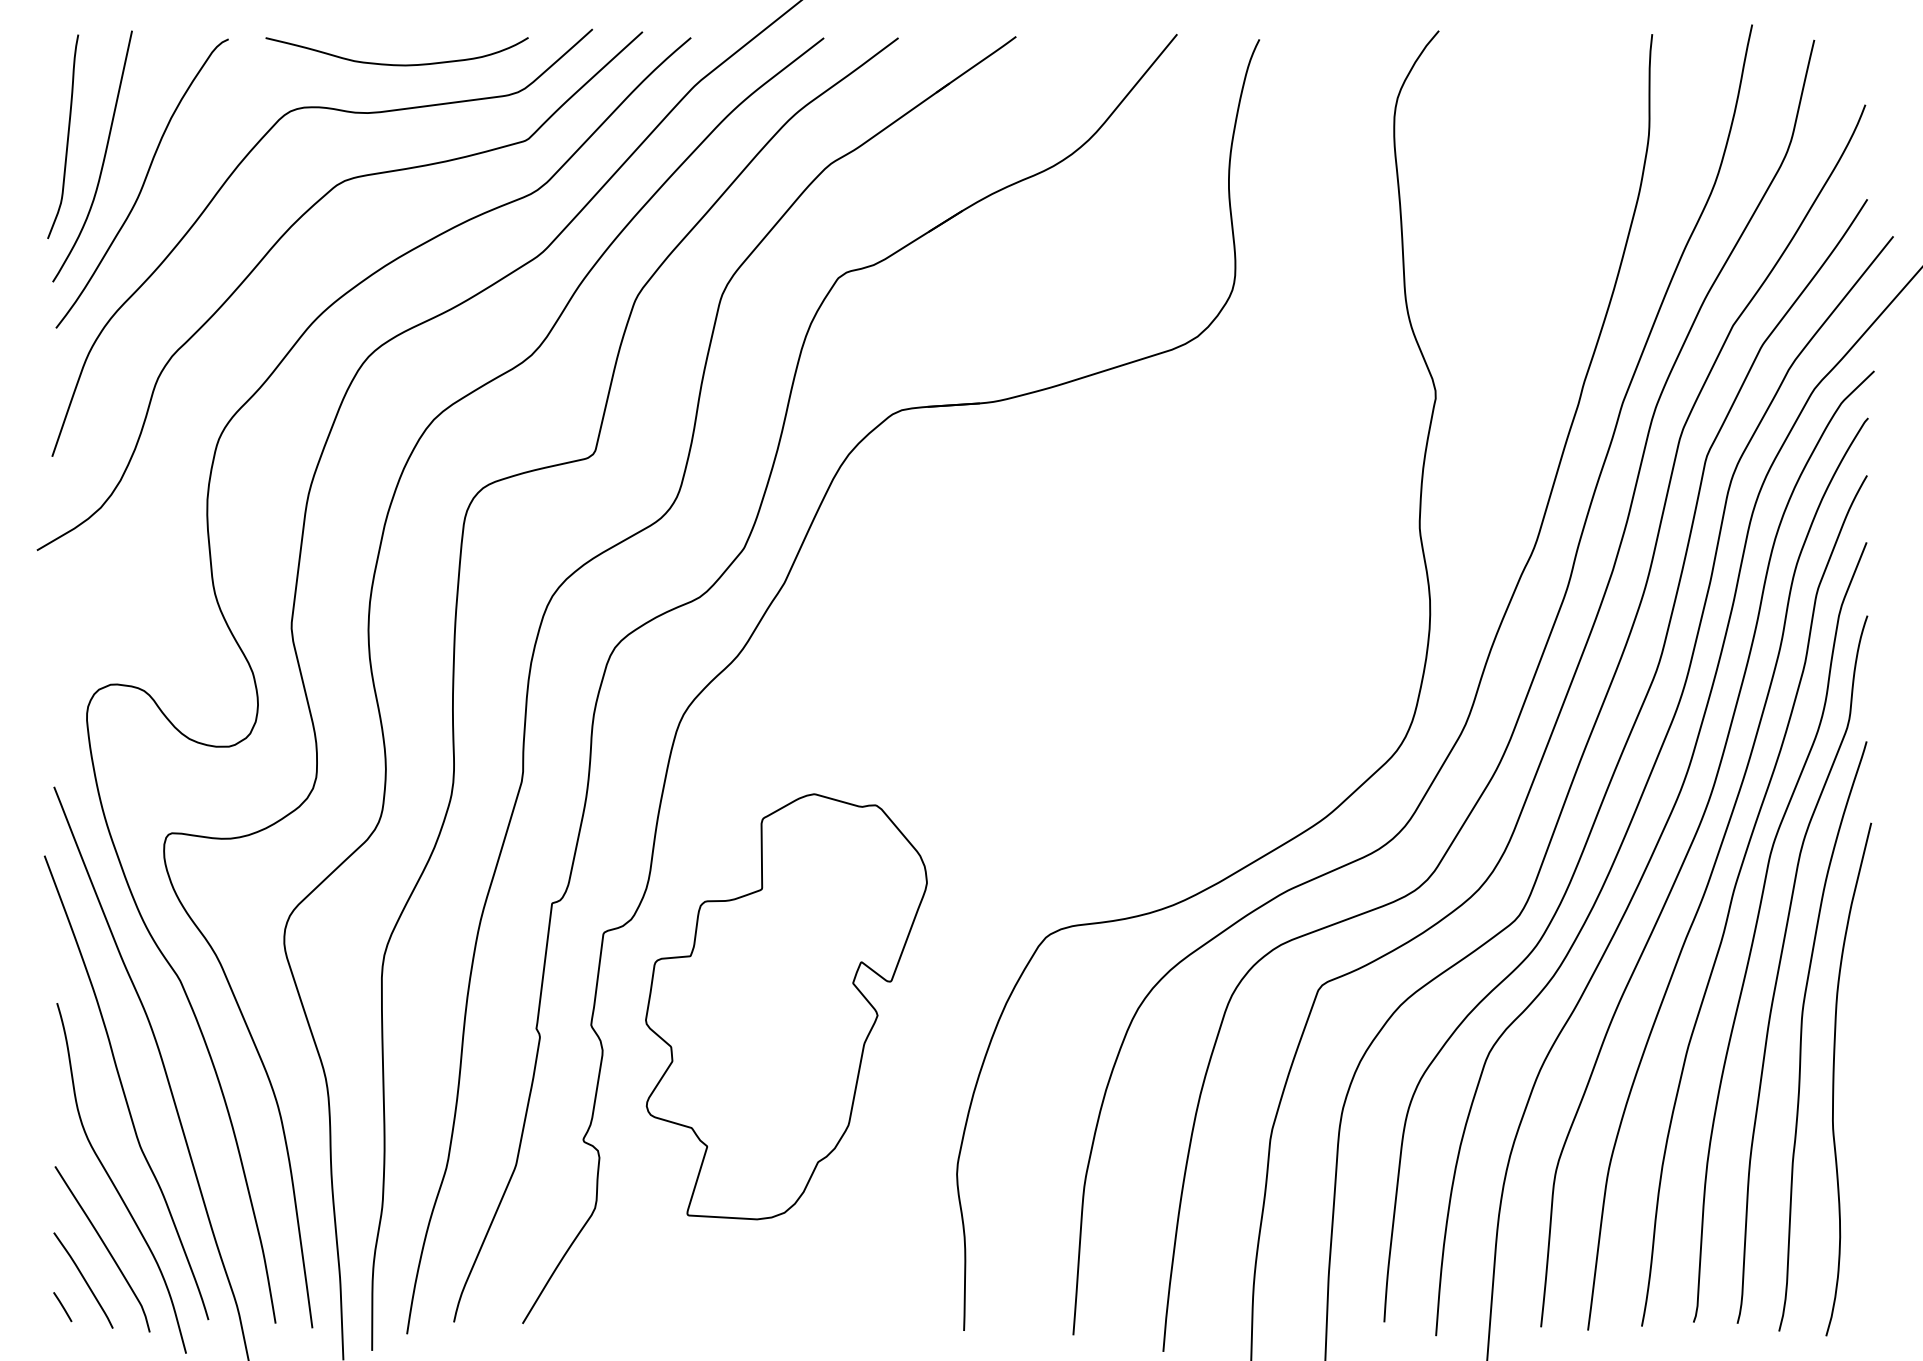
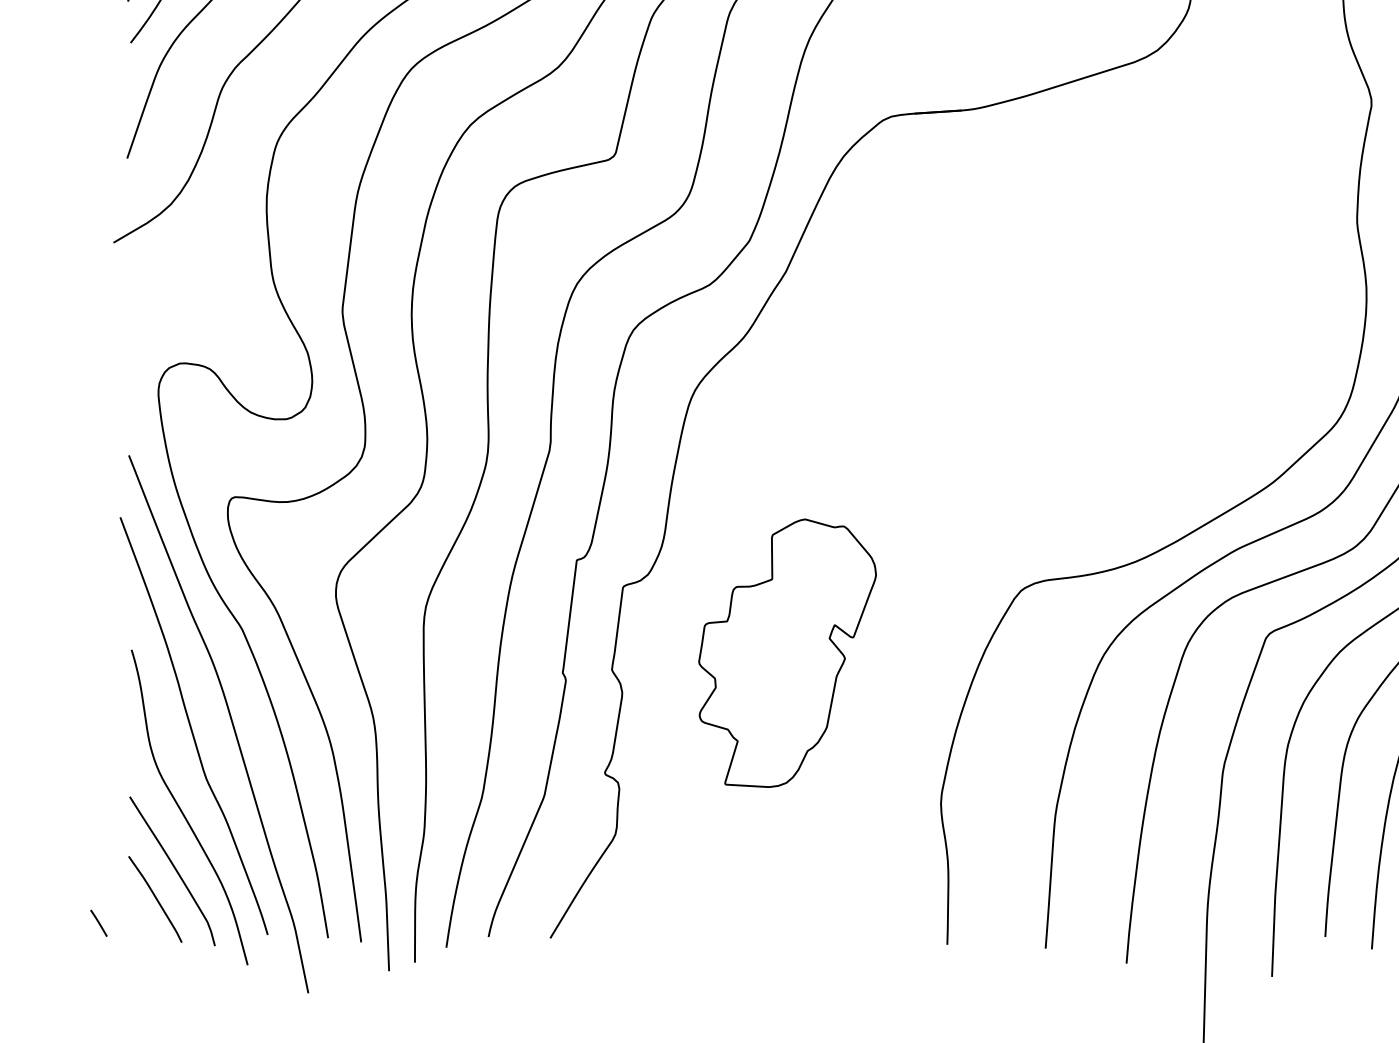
part: (786, 1006) -> (787, 652), size x0.7
line: (62, 1307) -> (98, 923), moved

